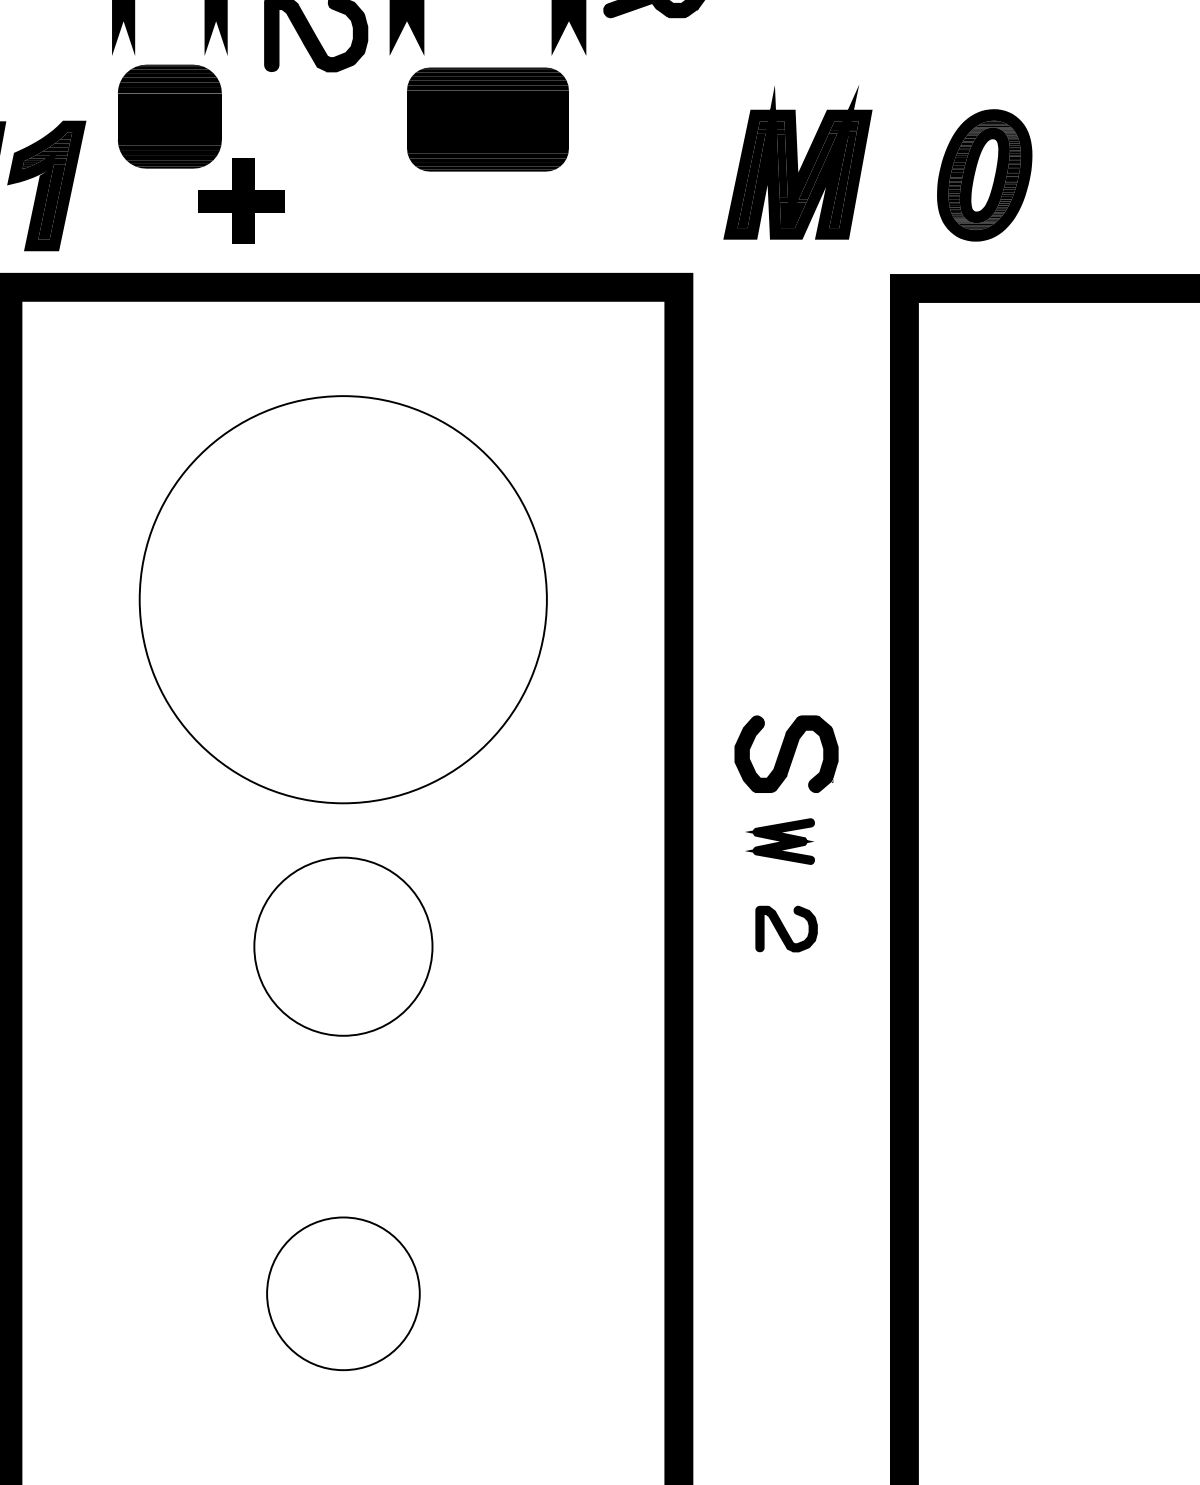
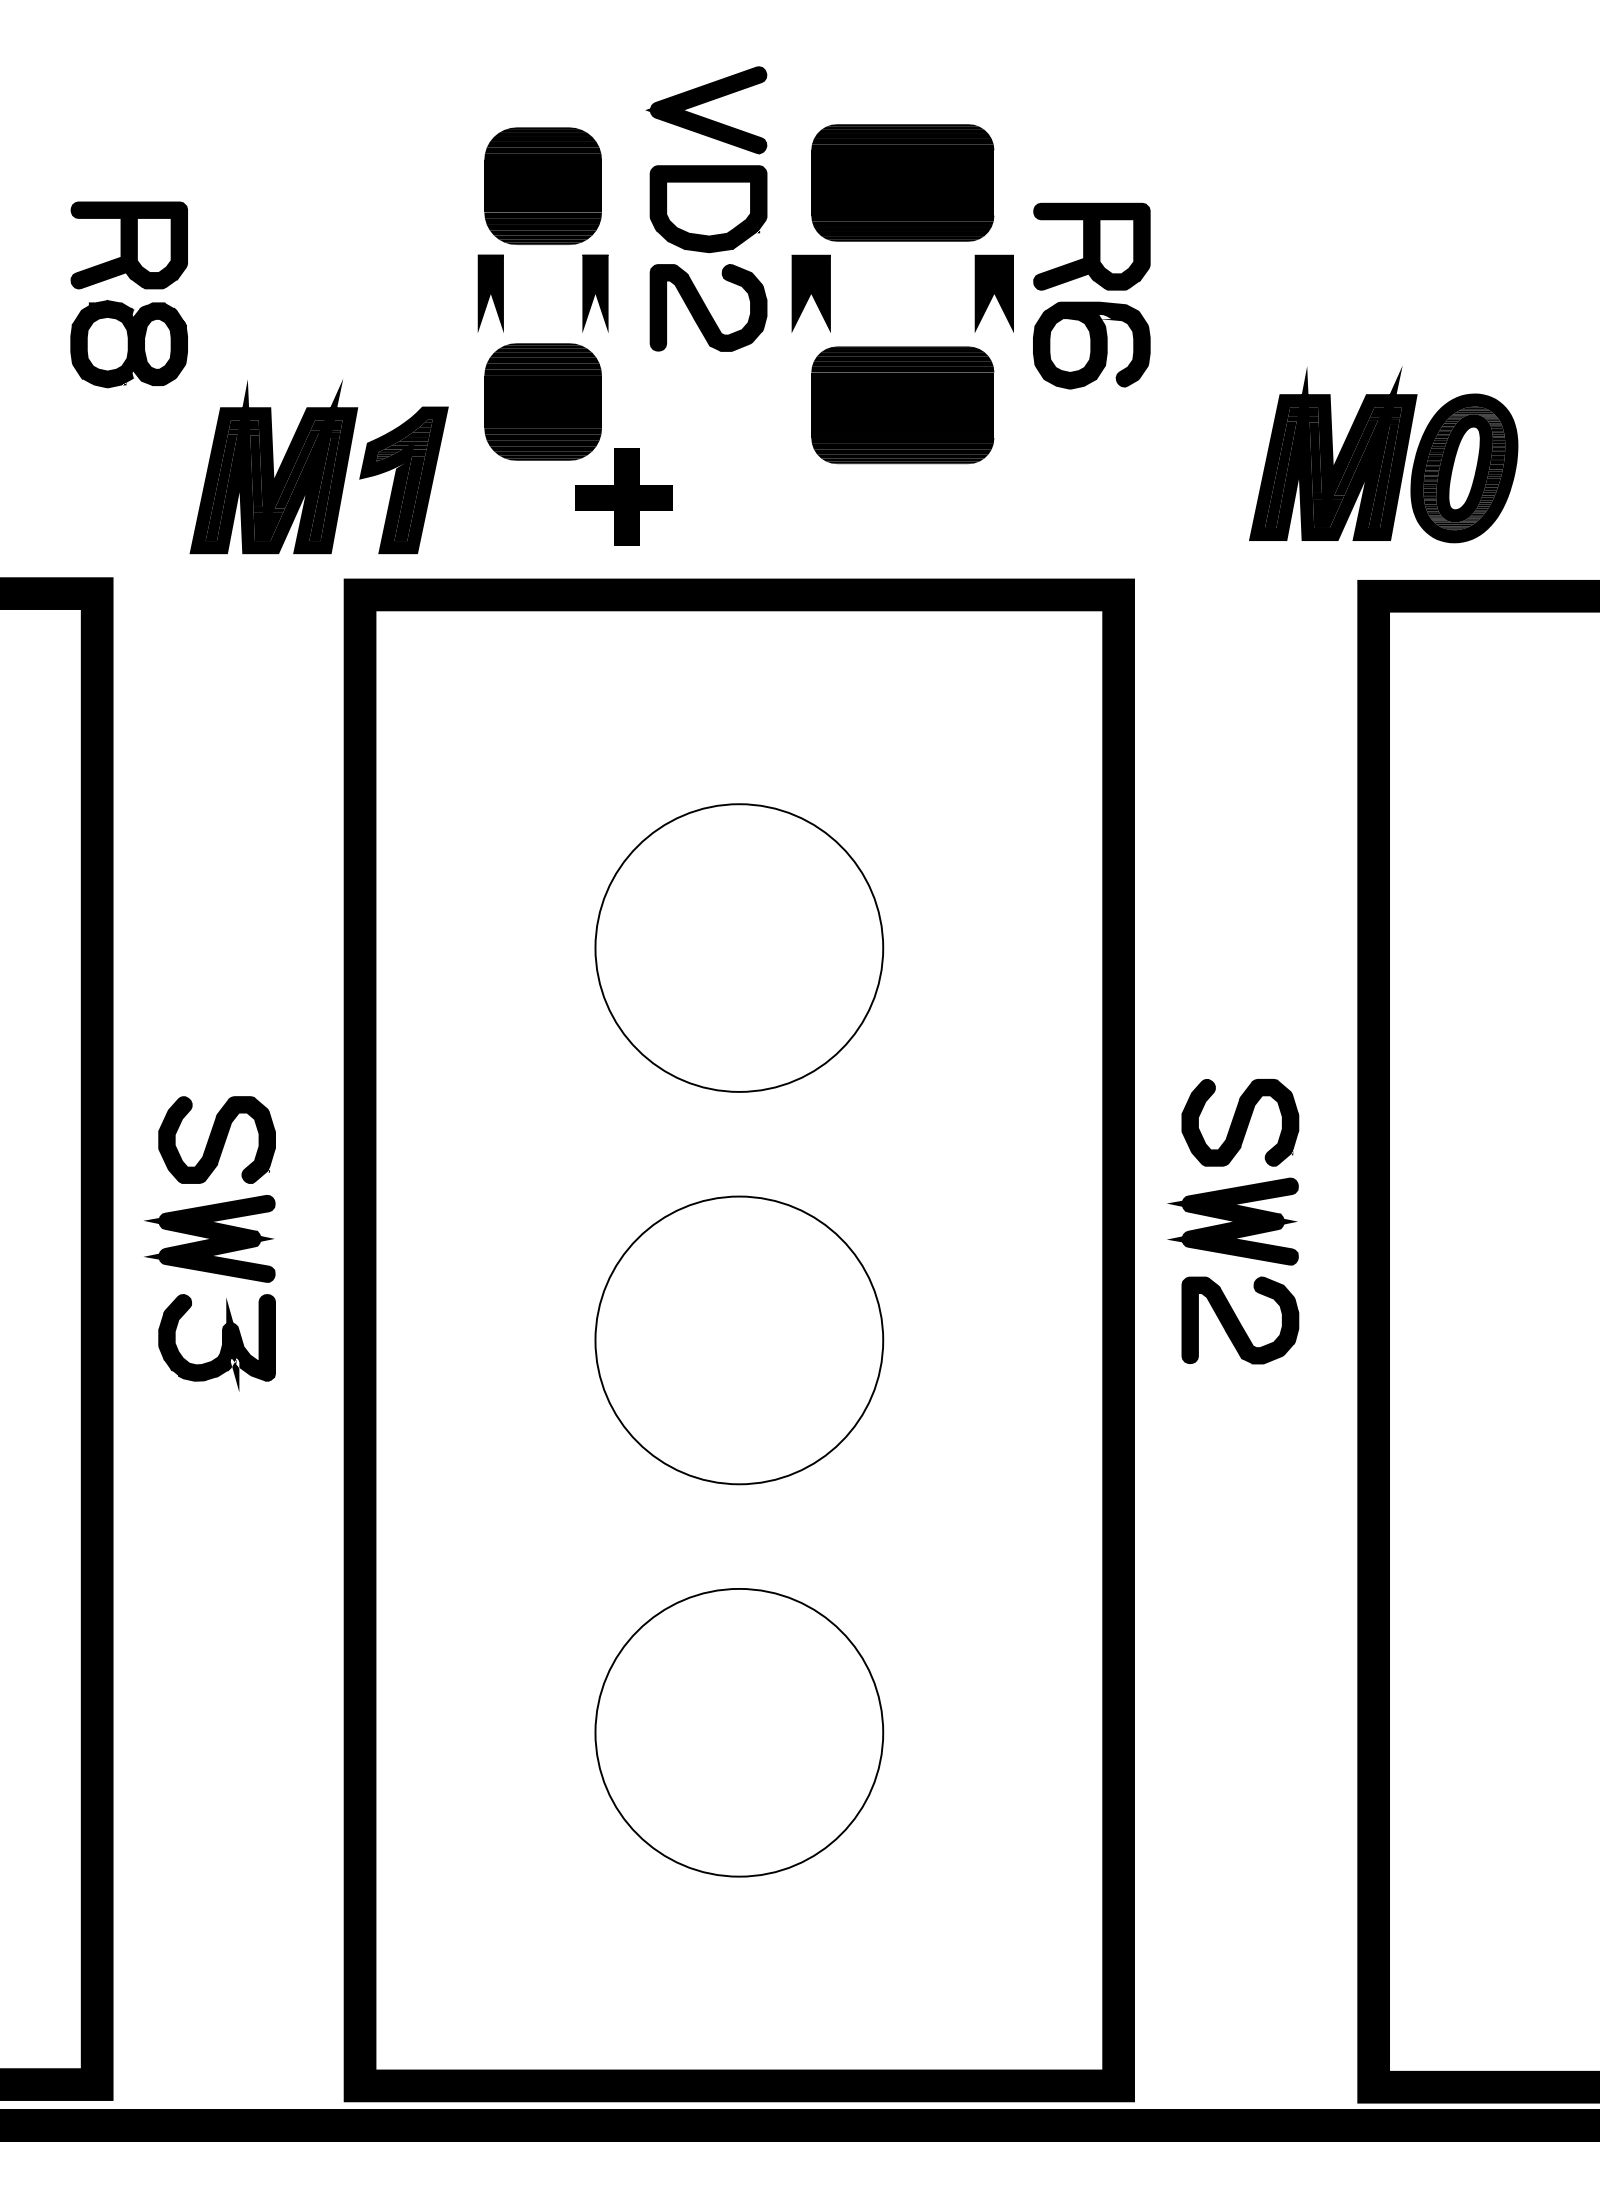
part: (654, 66) -> (1091, 345), added
part: (798, 162) -> (1333, 453), moved
part: (343, 599) -> (739, 947), size x0.62
part: (779, 841) -> (1232, 1221), size x1.67
part: (786, 929) -> (1240, 1320), size x1.67
part: (343, 946) -> (739, 1340), size x1.43
part: (343, 1293) -> (739, 1732), size x1.67

